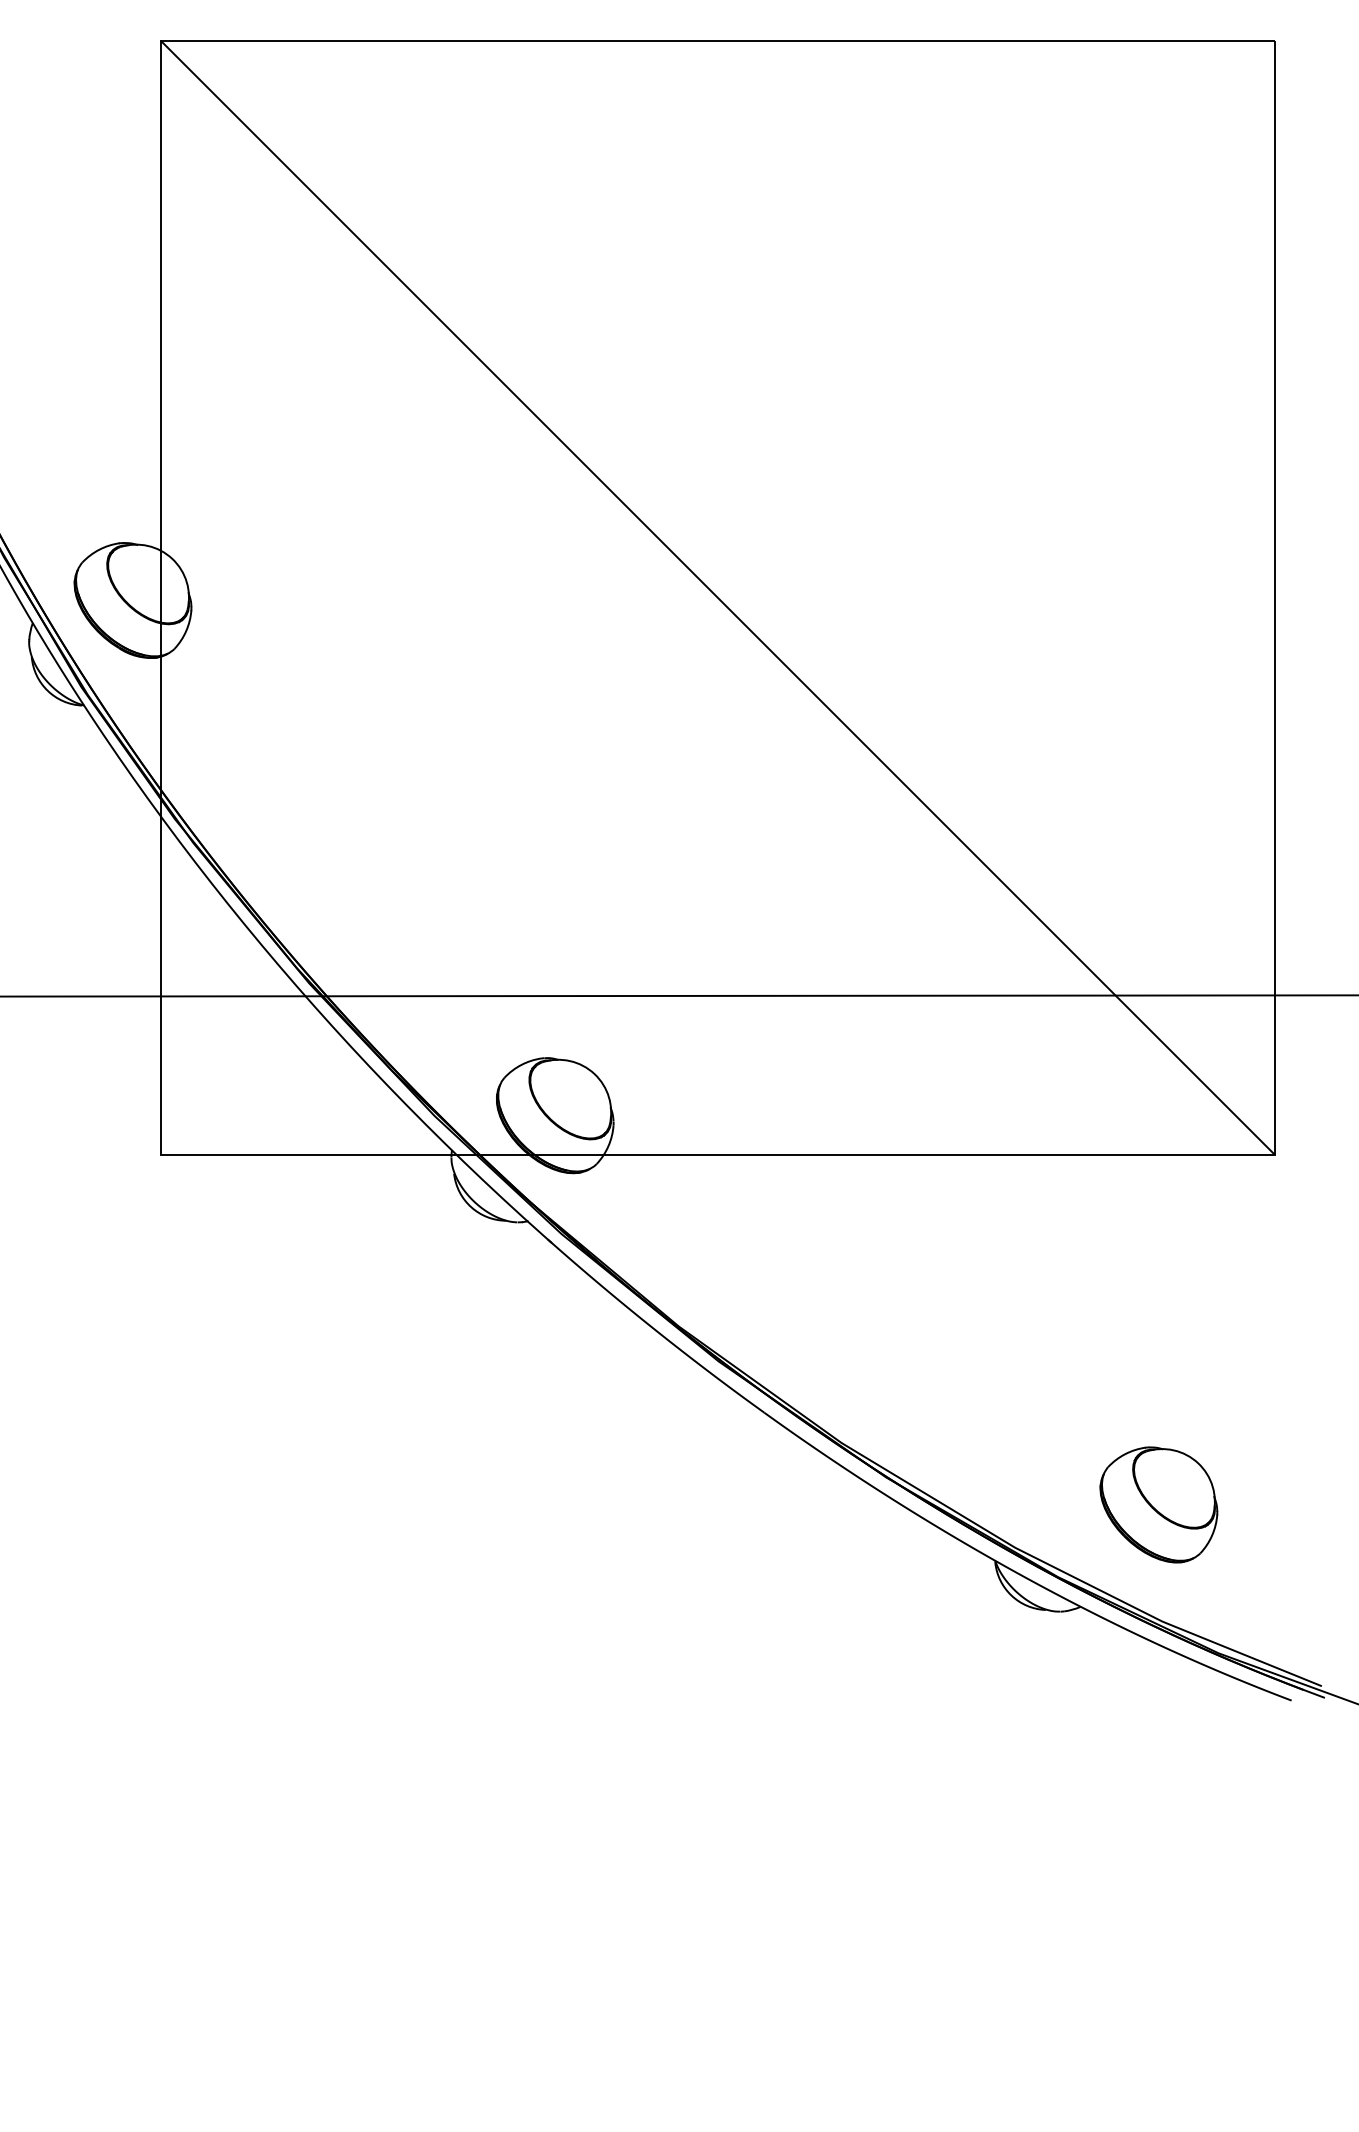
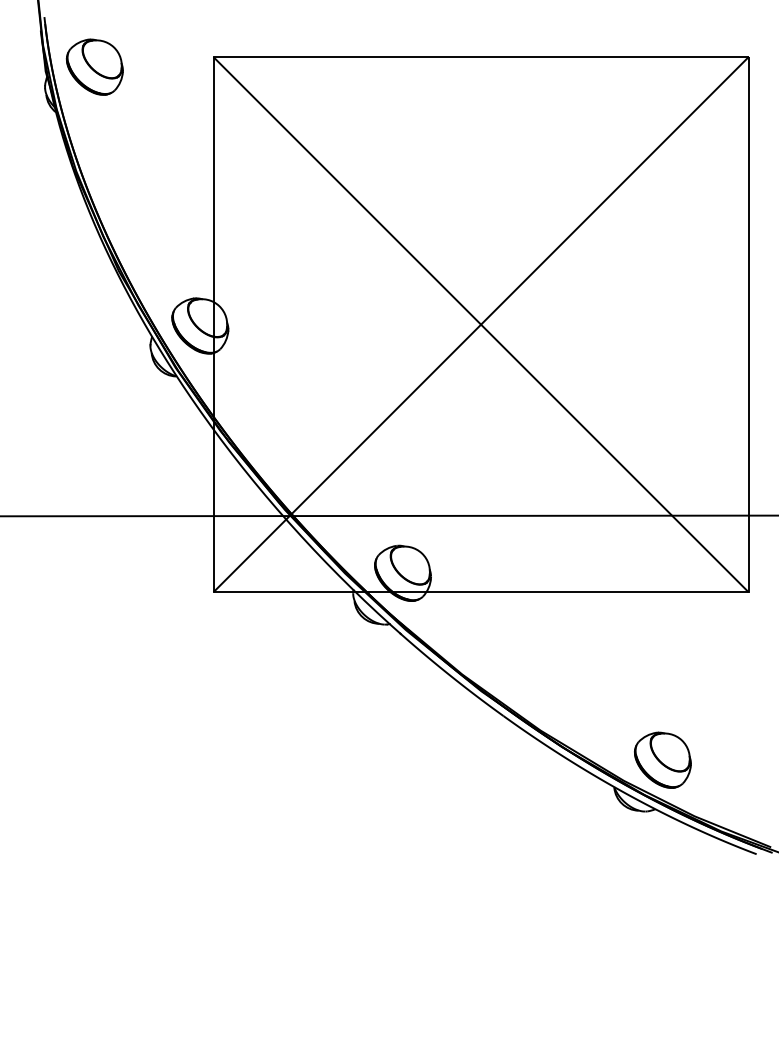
line: (716, 597) -> (480, 324), added
part: (1158, 1503) -> (662, 759), moved

